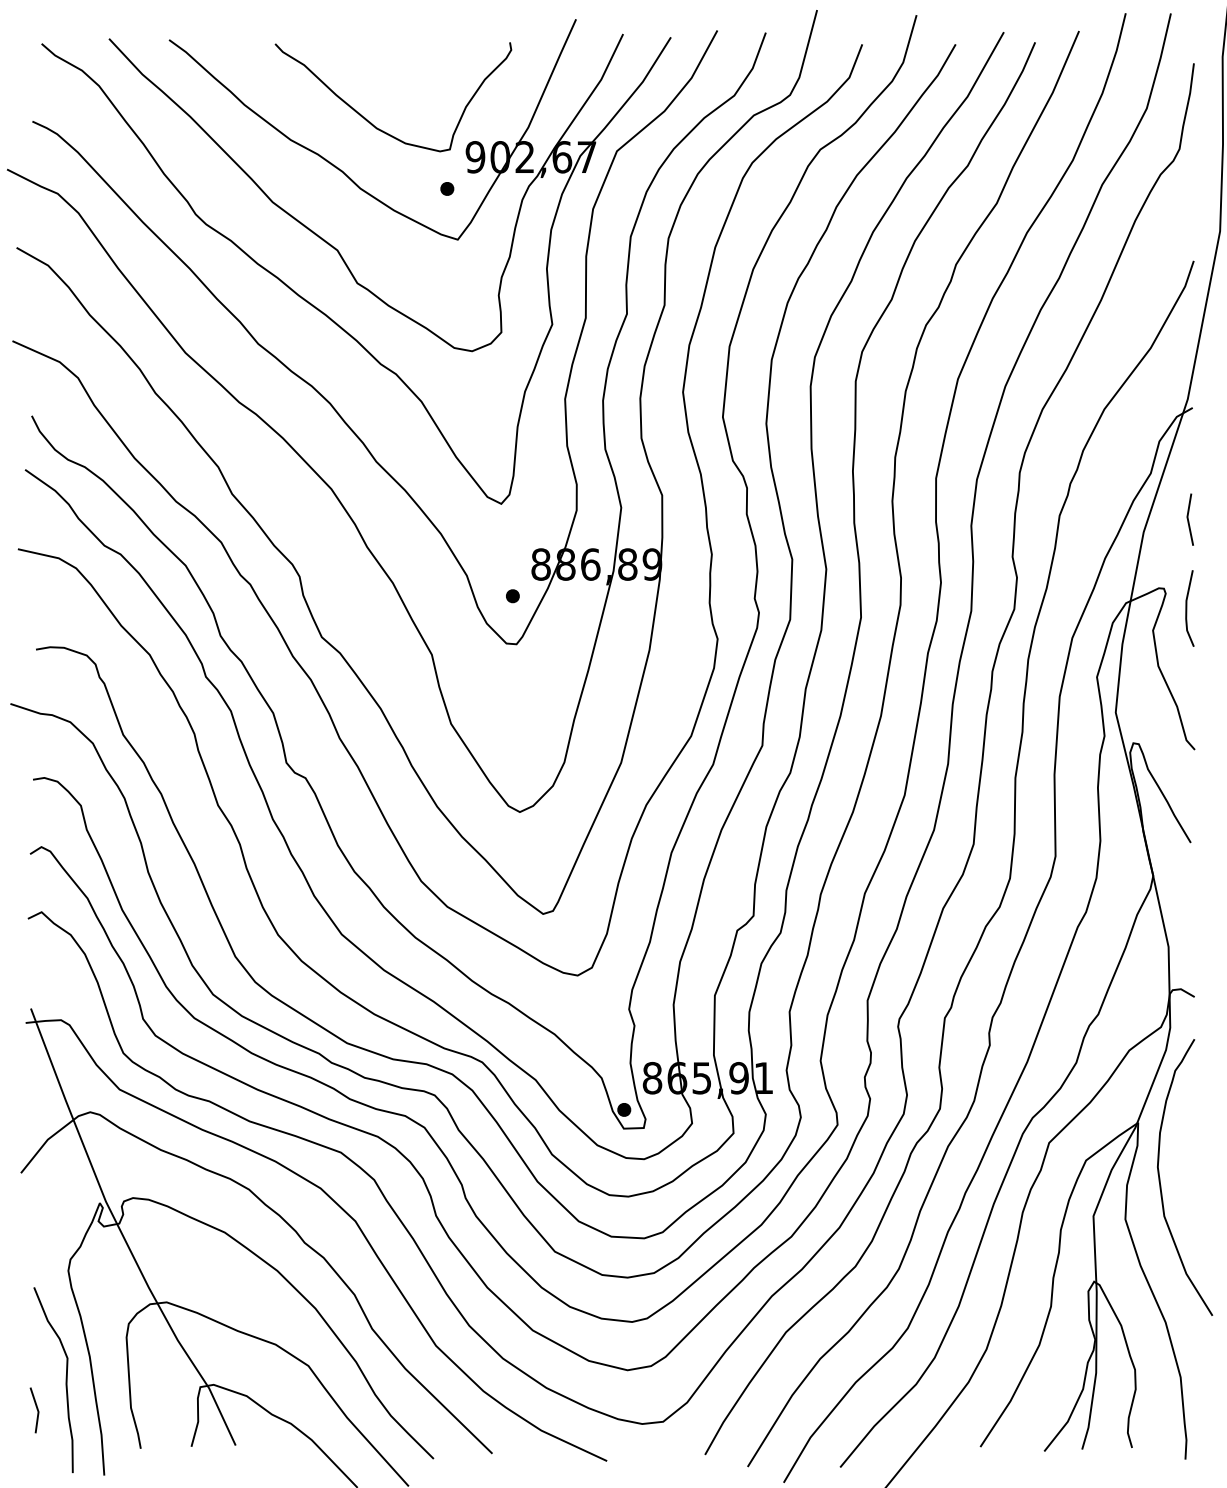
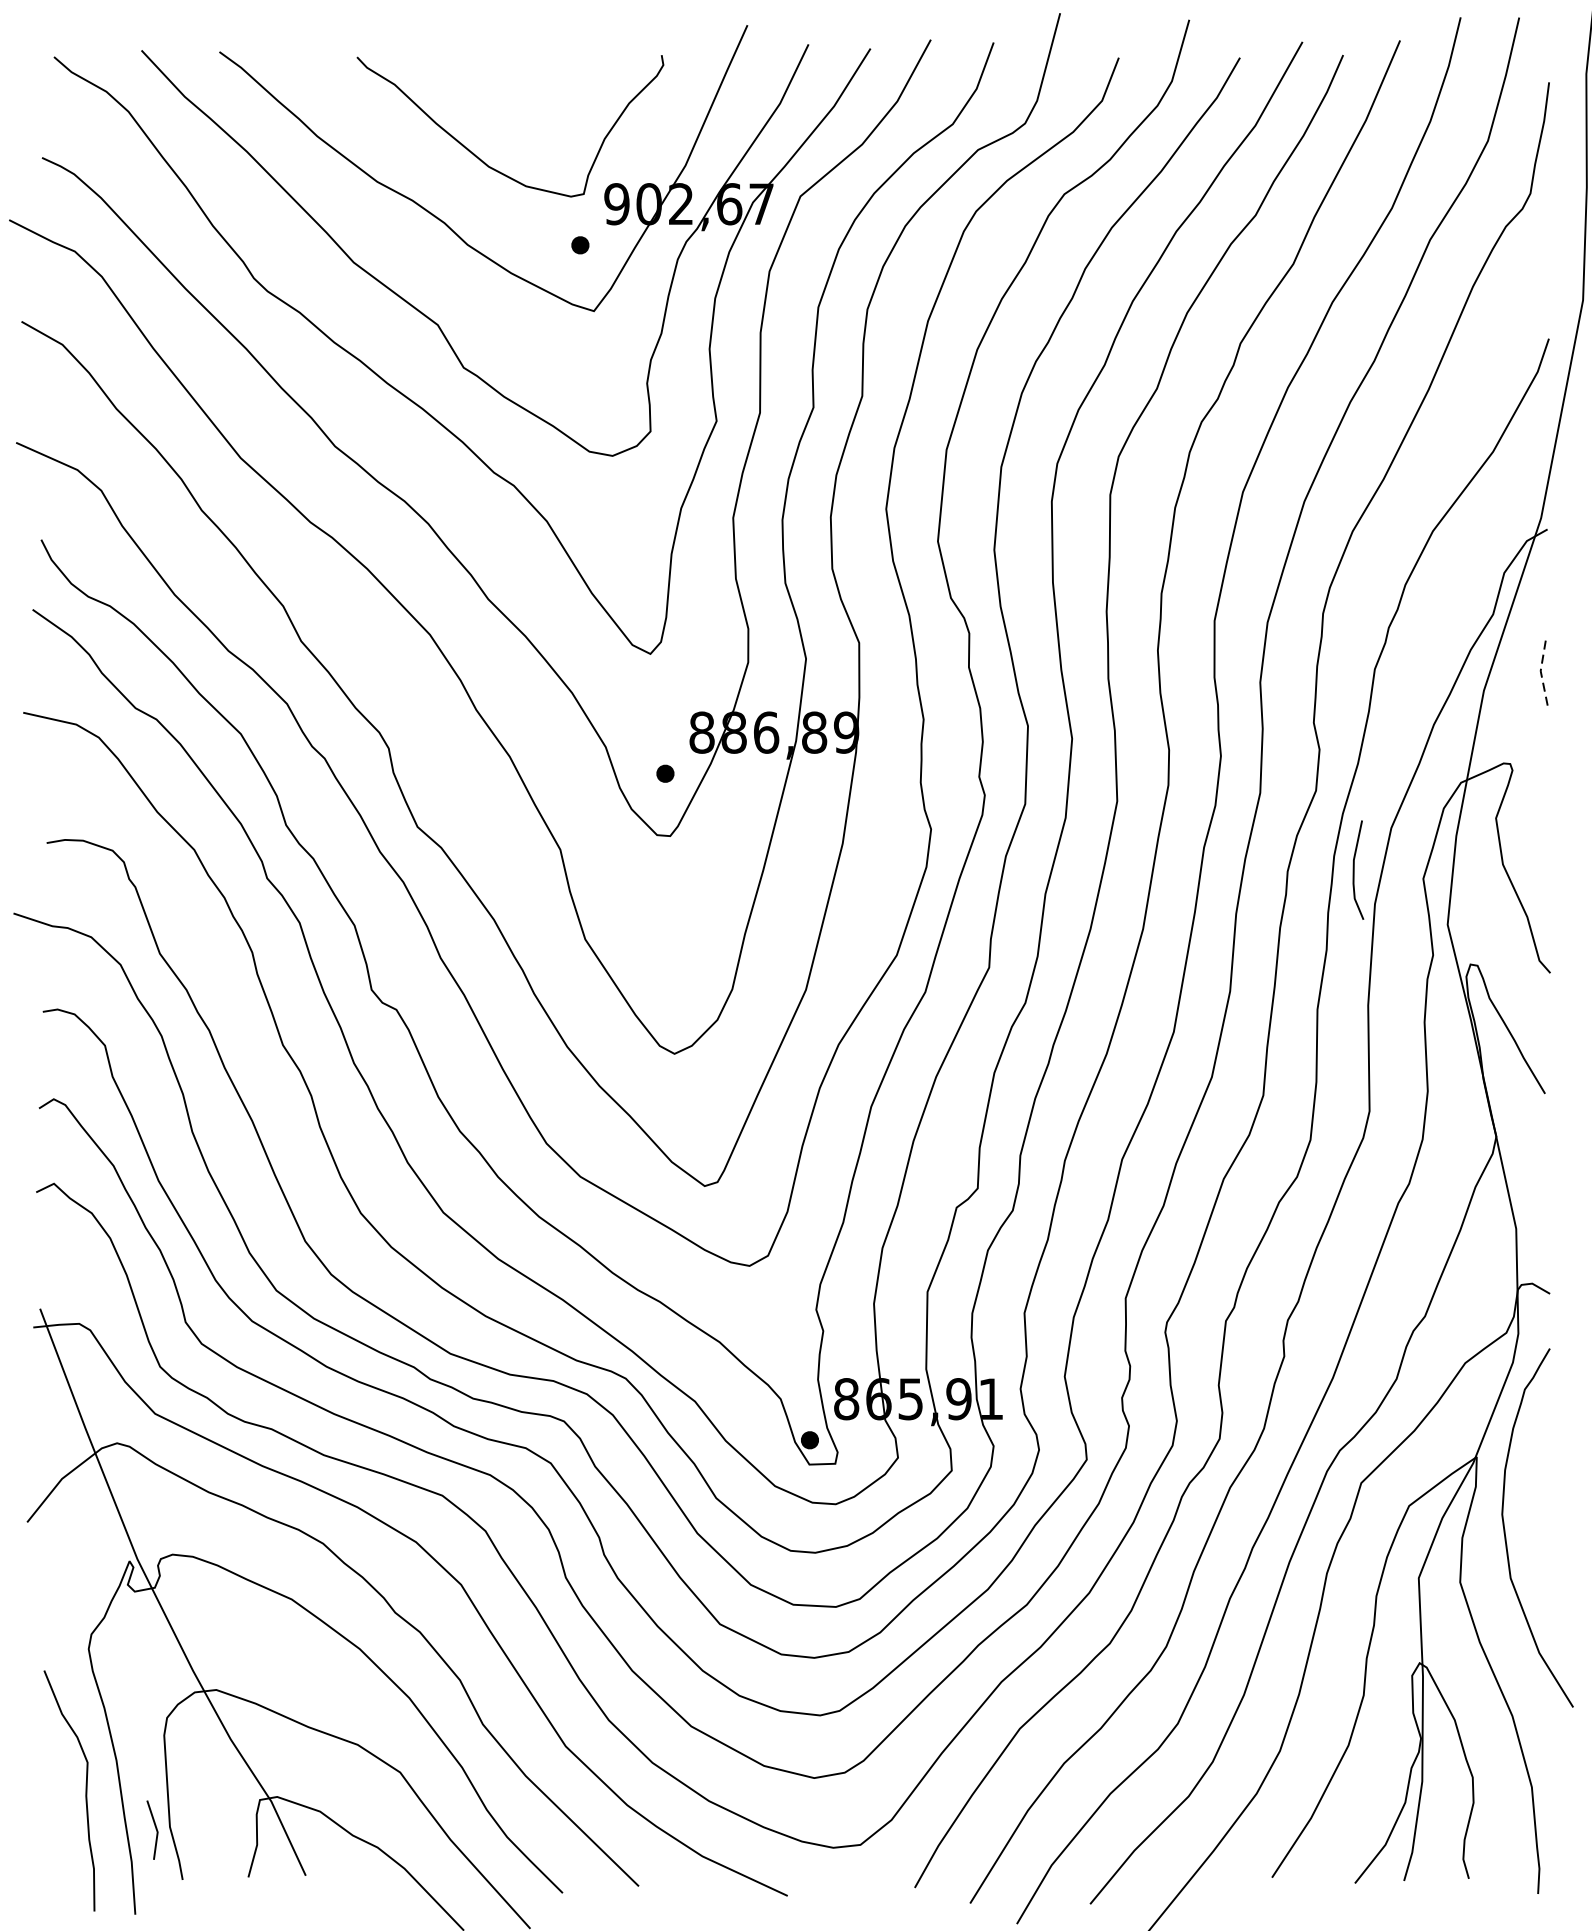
line: (1188, 519) -> (1542, 674), solid -> dashed
line: (1187, 608) -> (1355, 870), moved
line: (36, 1409) -> (155, 1828), moved

